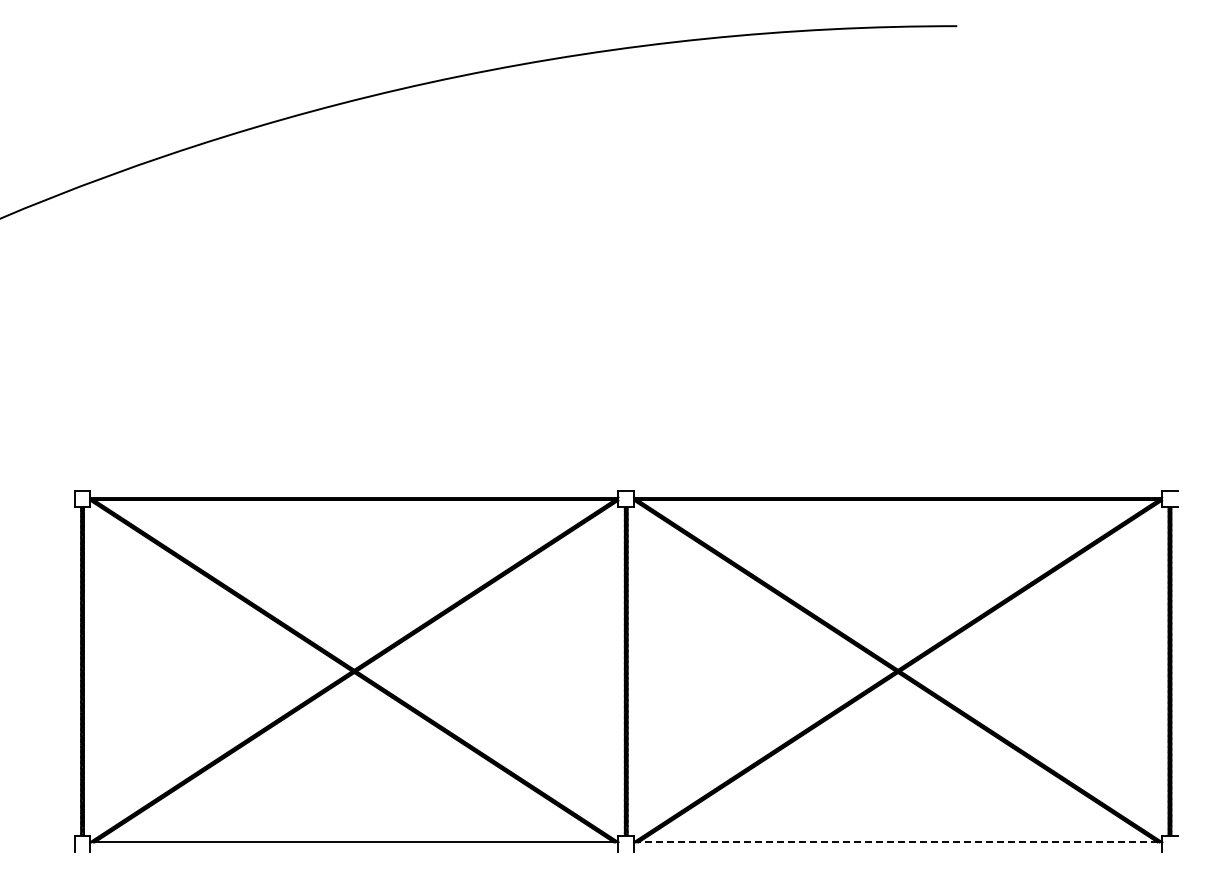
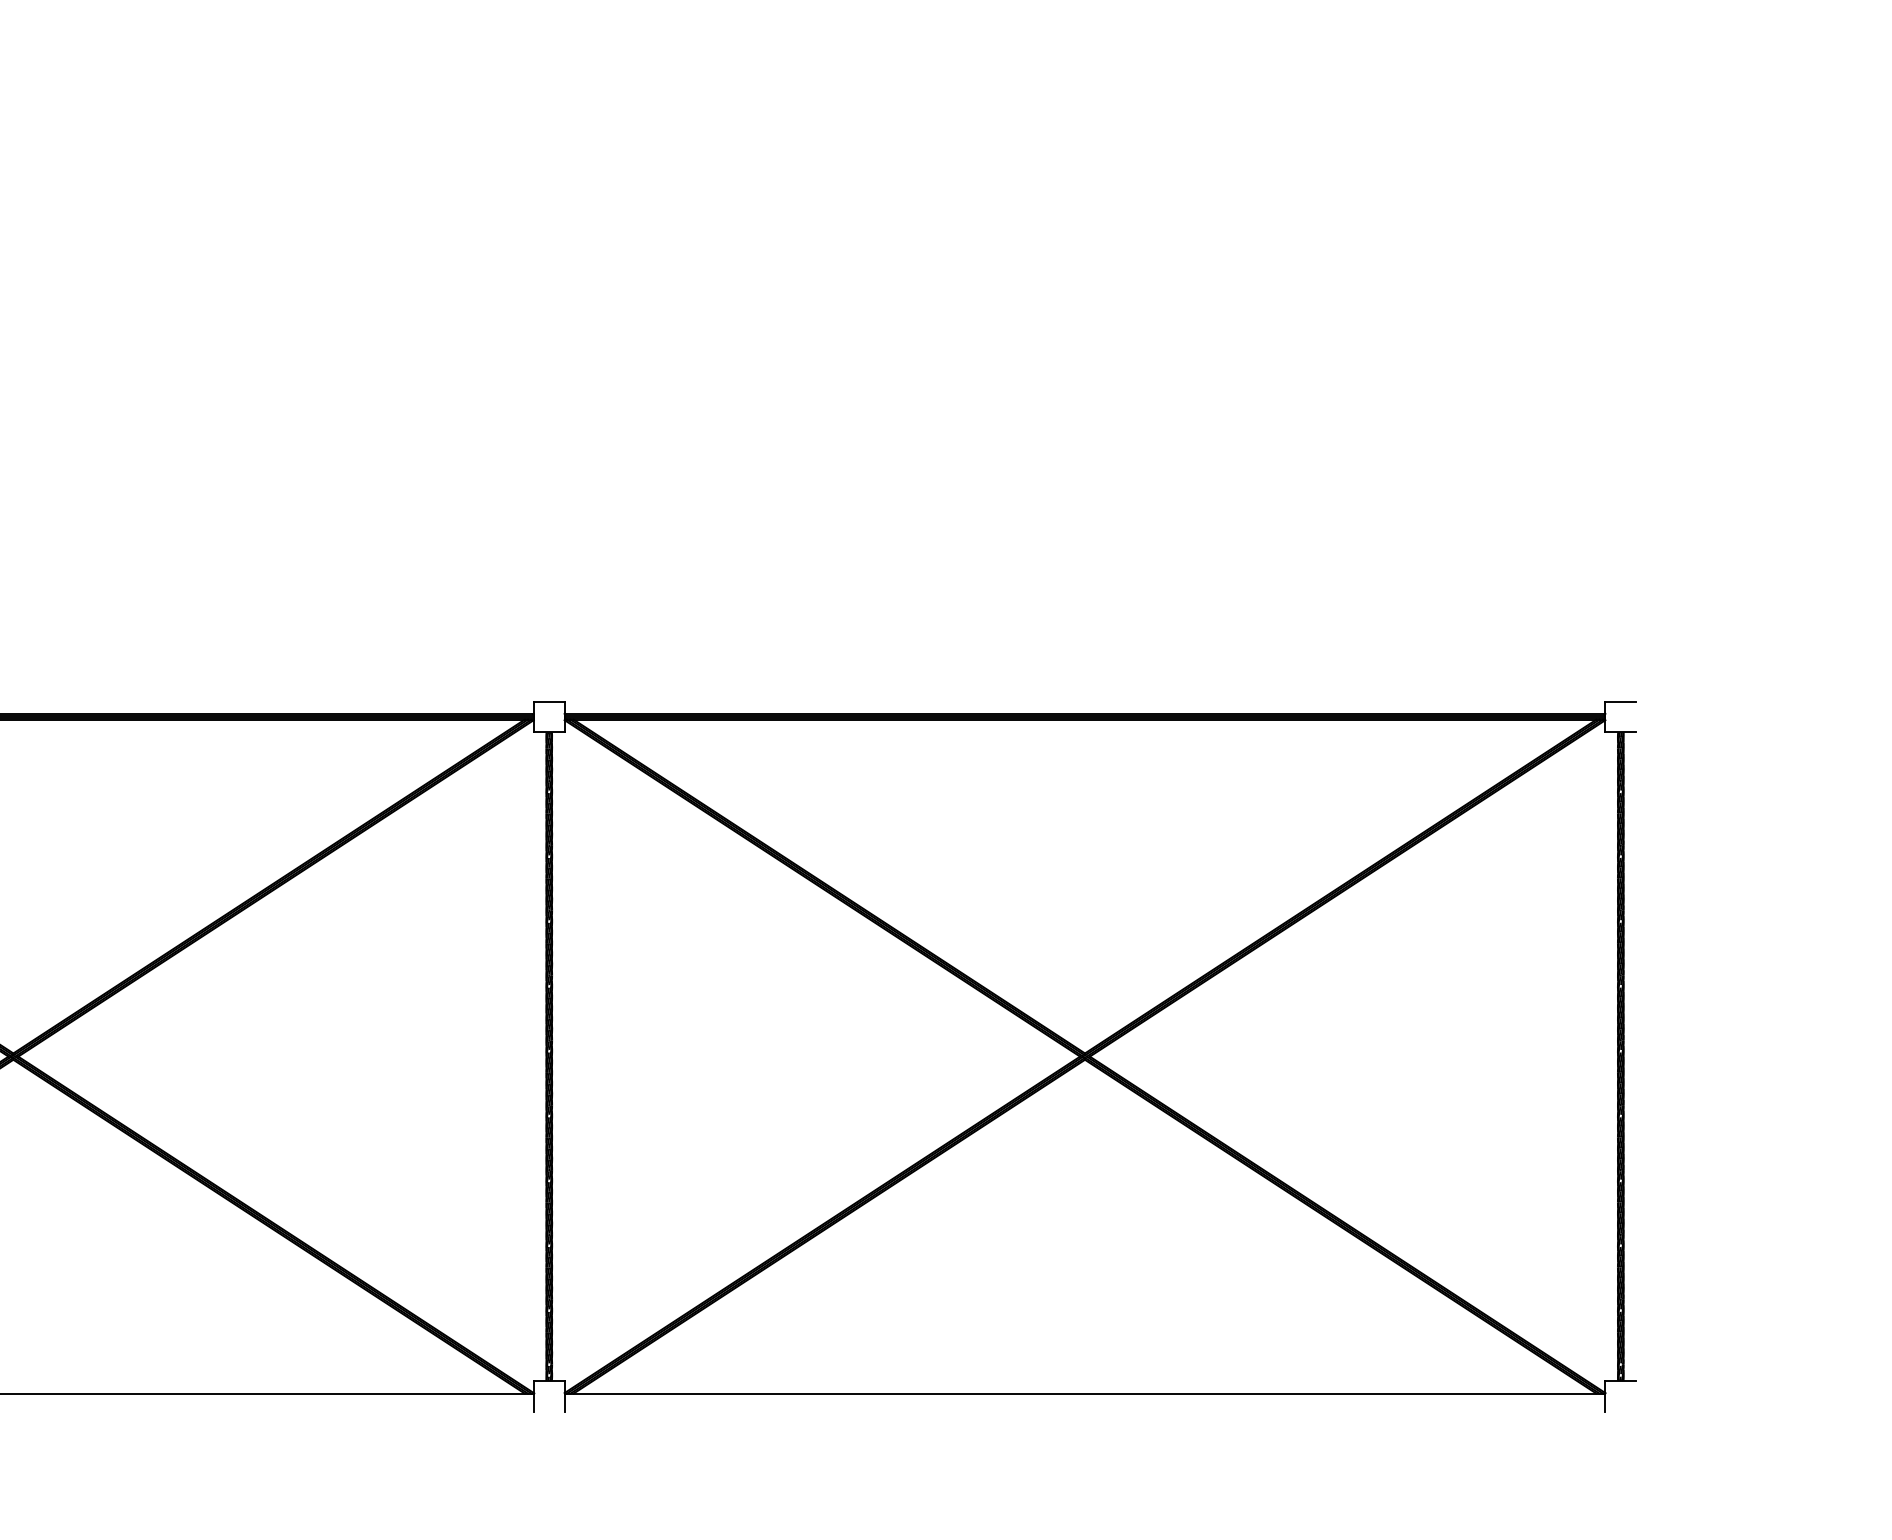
line: (898, 842) -> (1085, 1393), dashed -> solid

